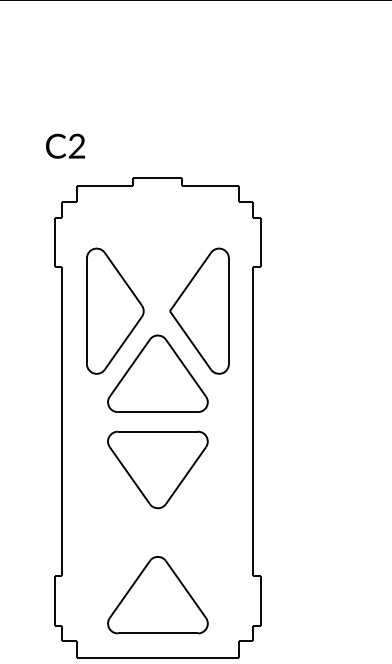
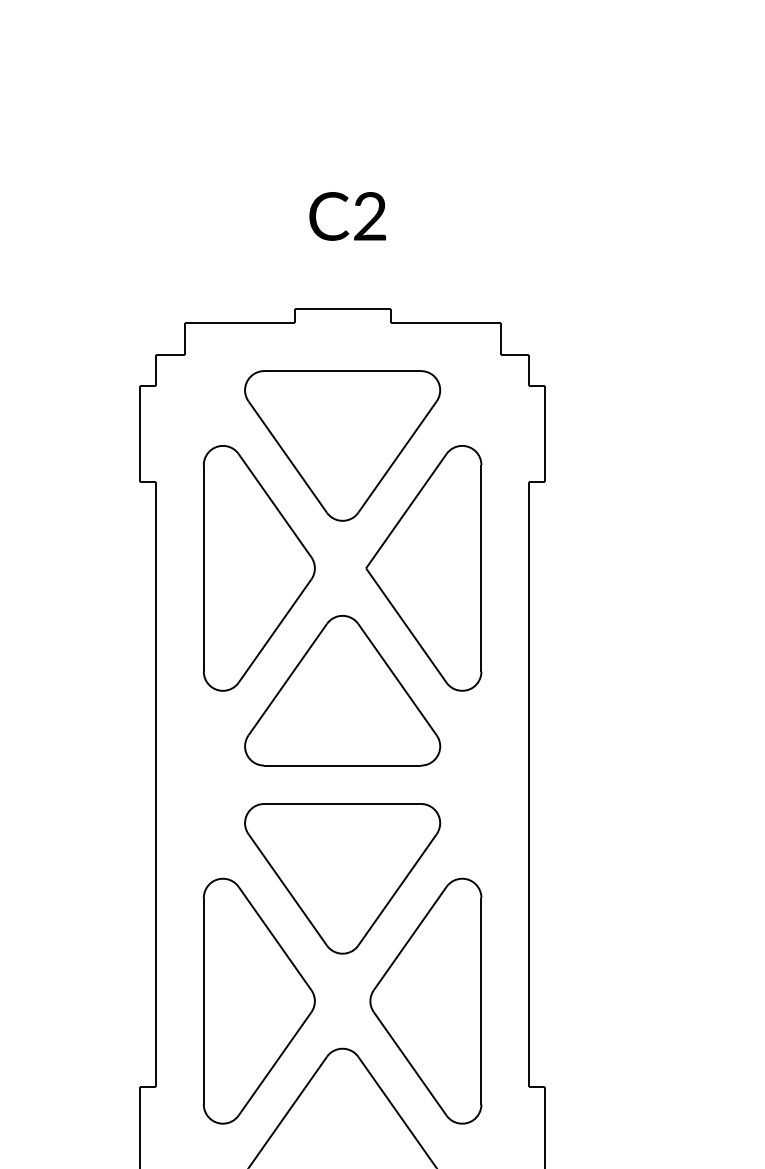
part: (69, 140) -> (355, 205), moved
part: (157, 248) -> (341, 445), added
part: (115, 532) -> (259, 1001), added
part: (200, 532) -> (425, 1001), added

